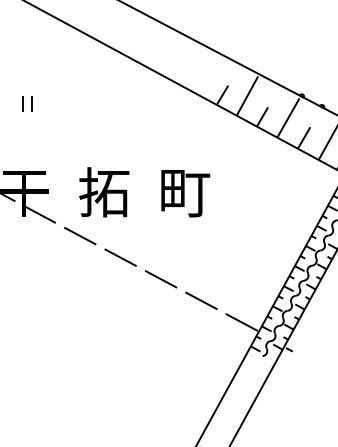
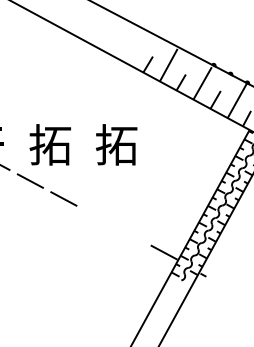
text: (184, 192) -> (116, 145), 町 -> 拓
line: (160, 279) -> (96, 217), removed
line: (201, 300) -> (130, 234), removed

